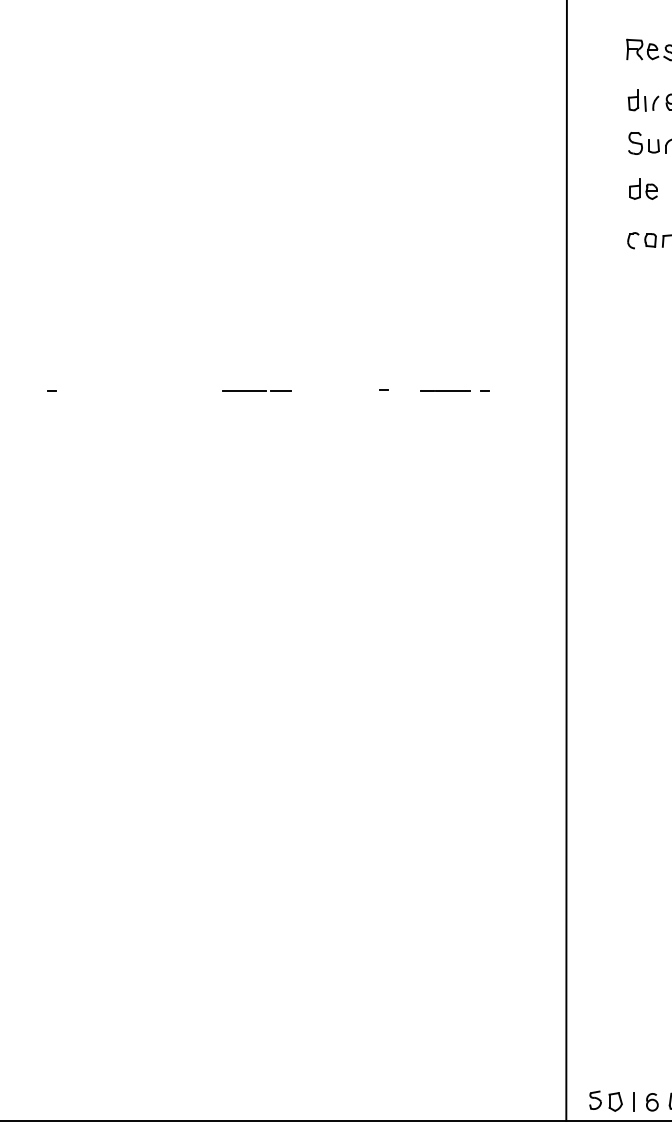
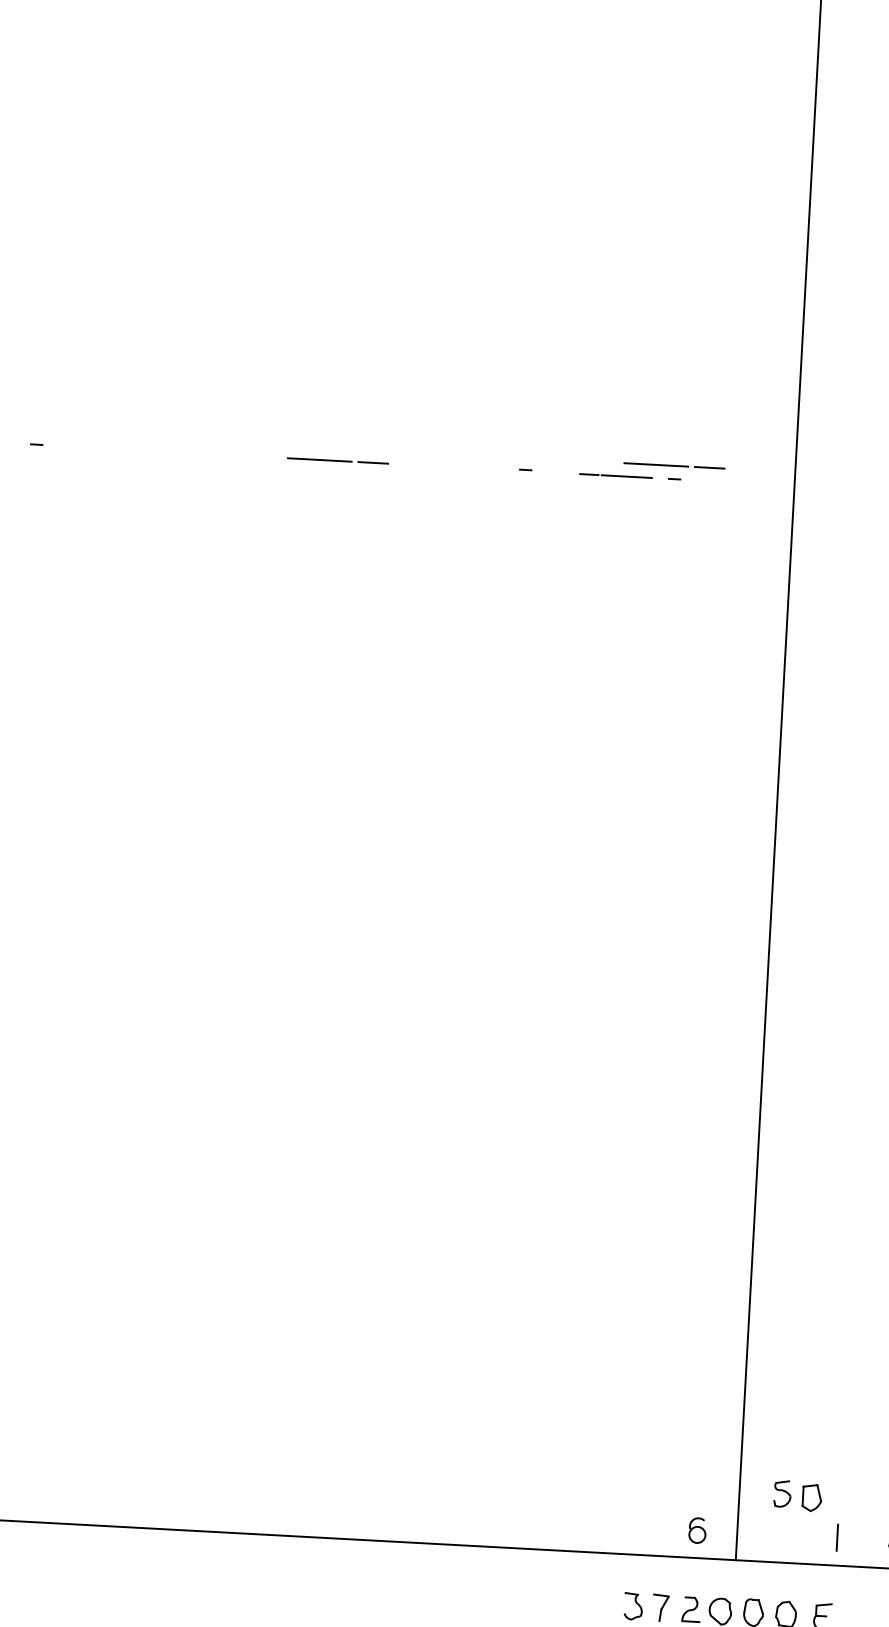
line: (484, 381) -> (674, 464), added
part: (605, 1100) -> (797, 1494), moved
part: (652, 1102) -> (697, 1530), moved

